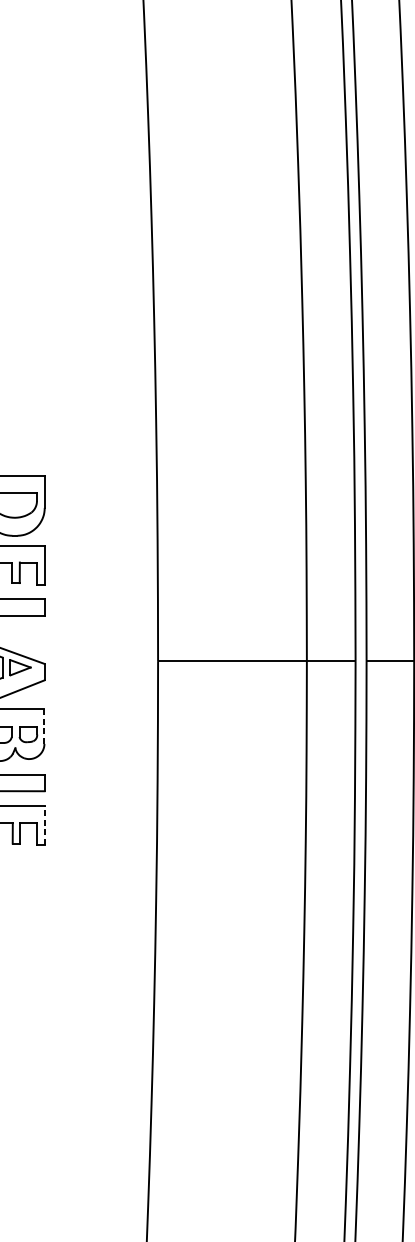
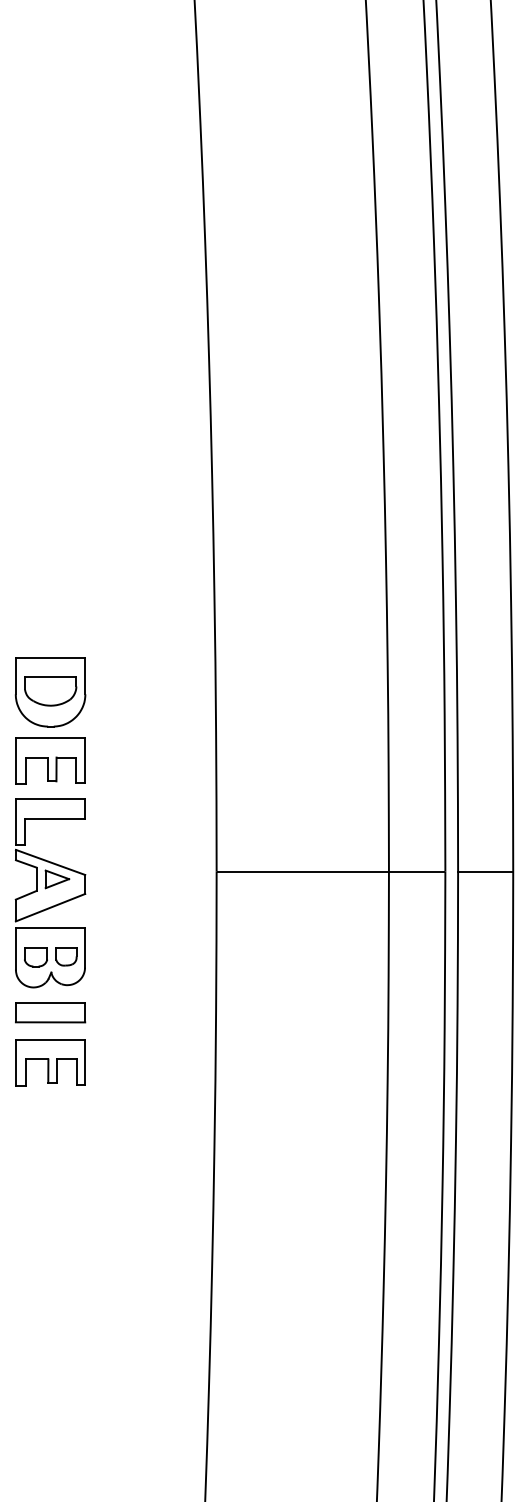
line: (44, 726) -> (85, 947), dashed -> solid
line: (44, 825) -> (85, 1061), dashed -> solid

